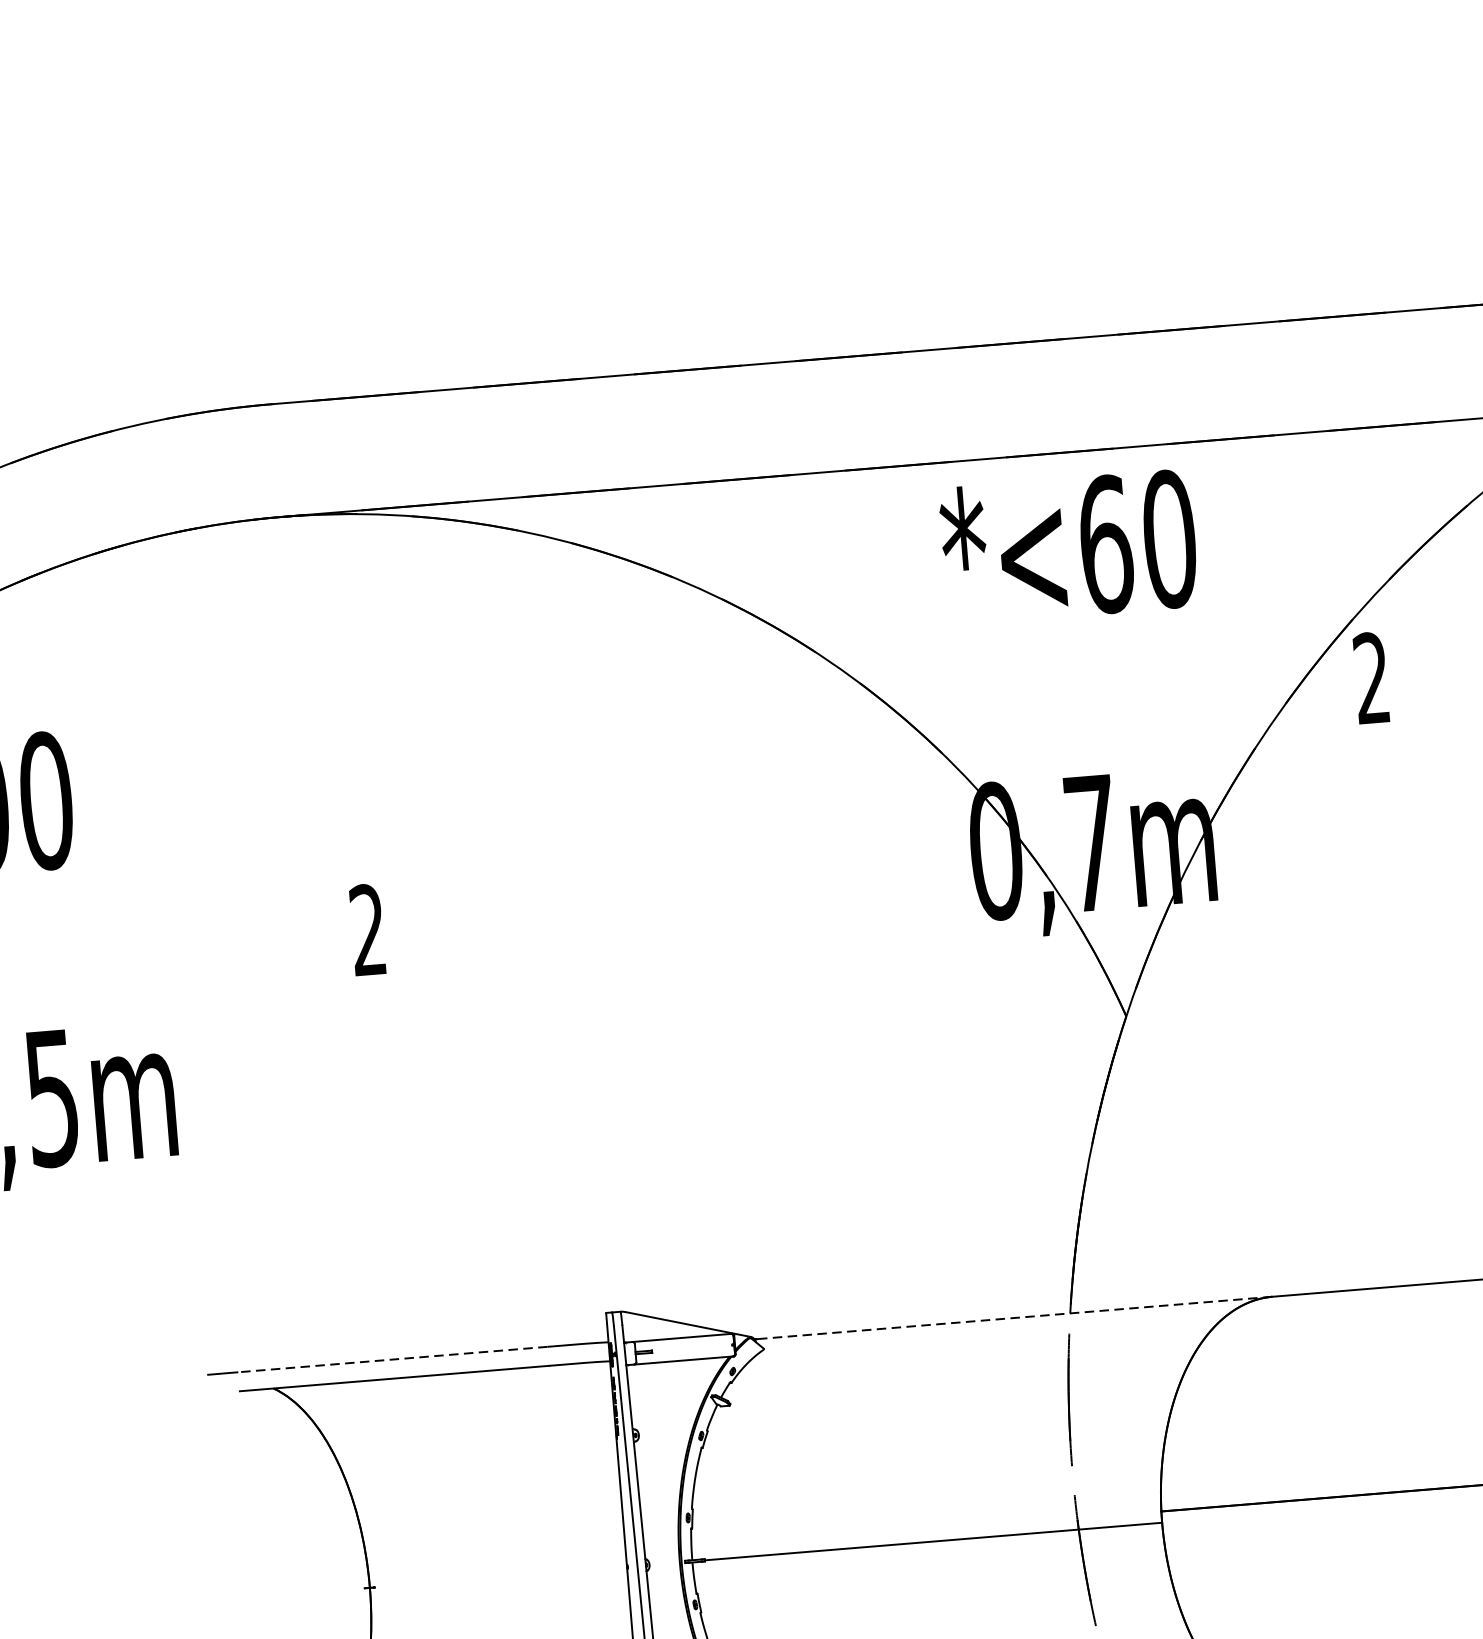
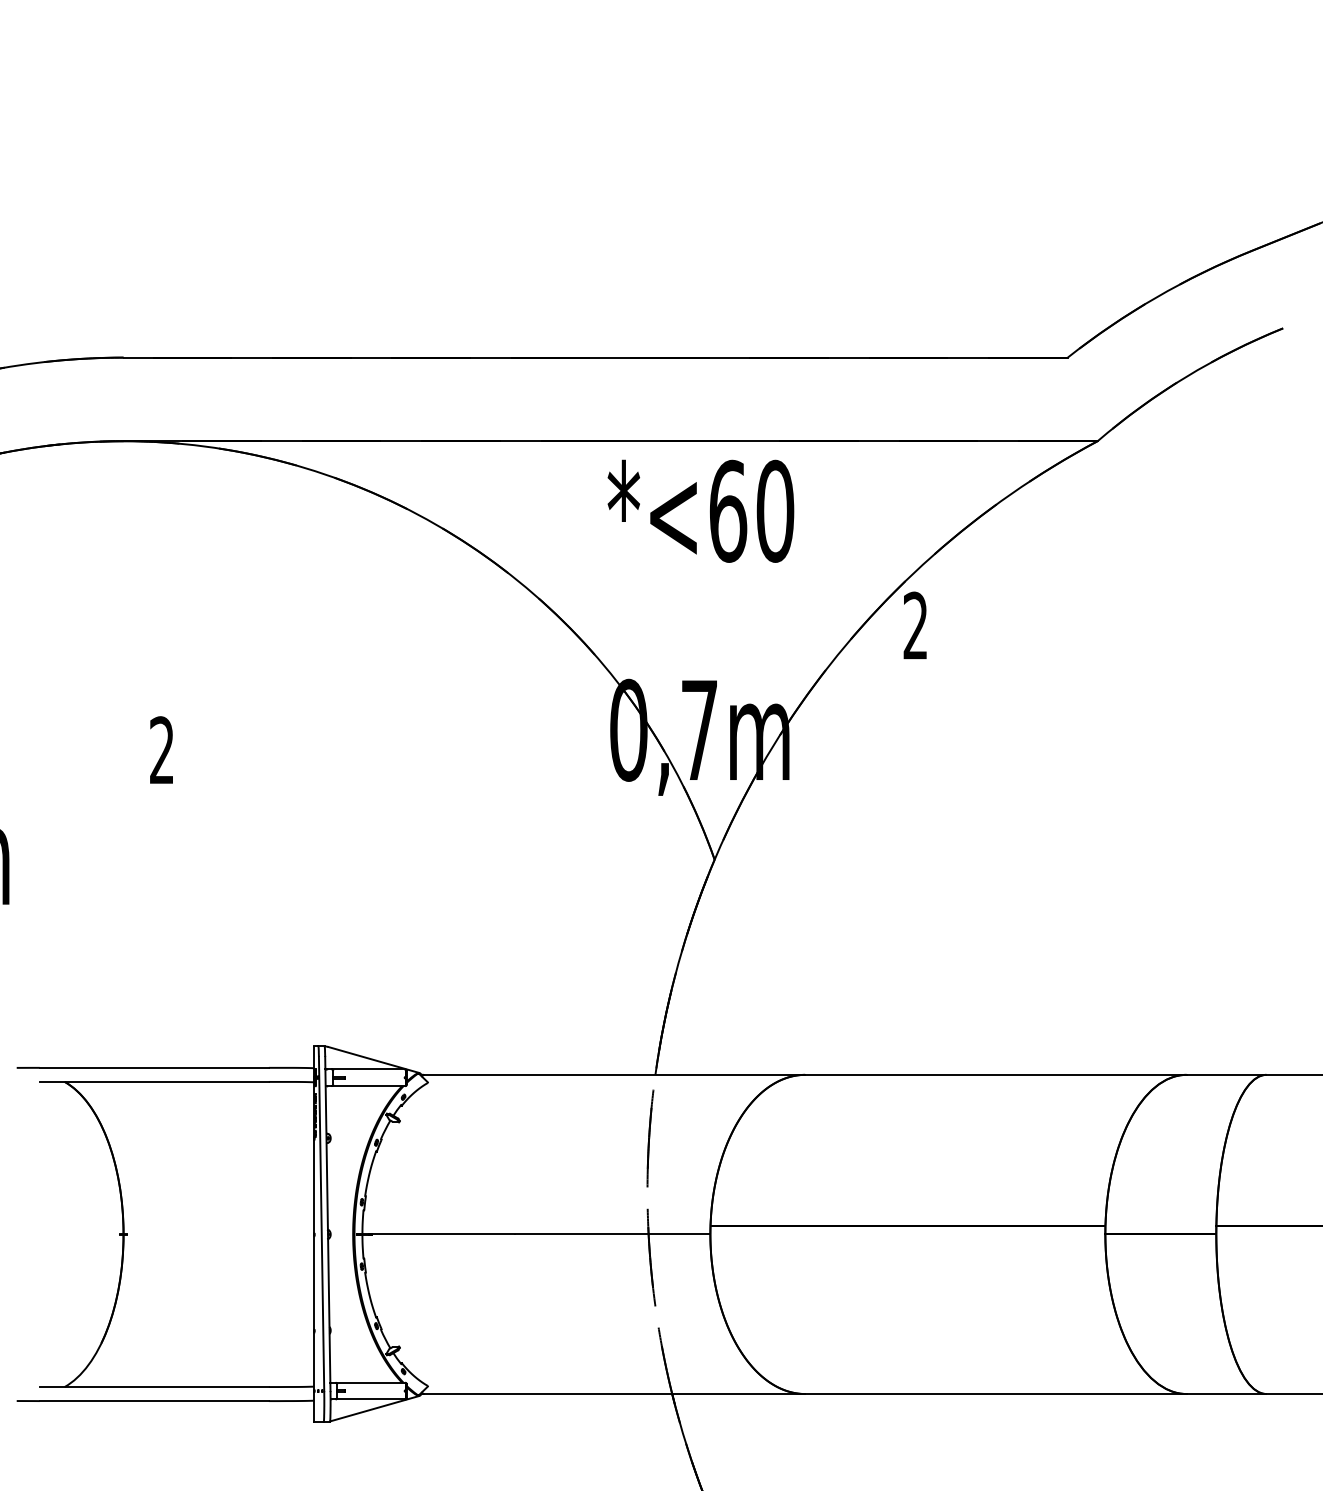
line: (1014, 1317) -> (614, 1074), dashed -> solid
line: (393, 1359) -> (154, 1067), dashed -> solid

